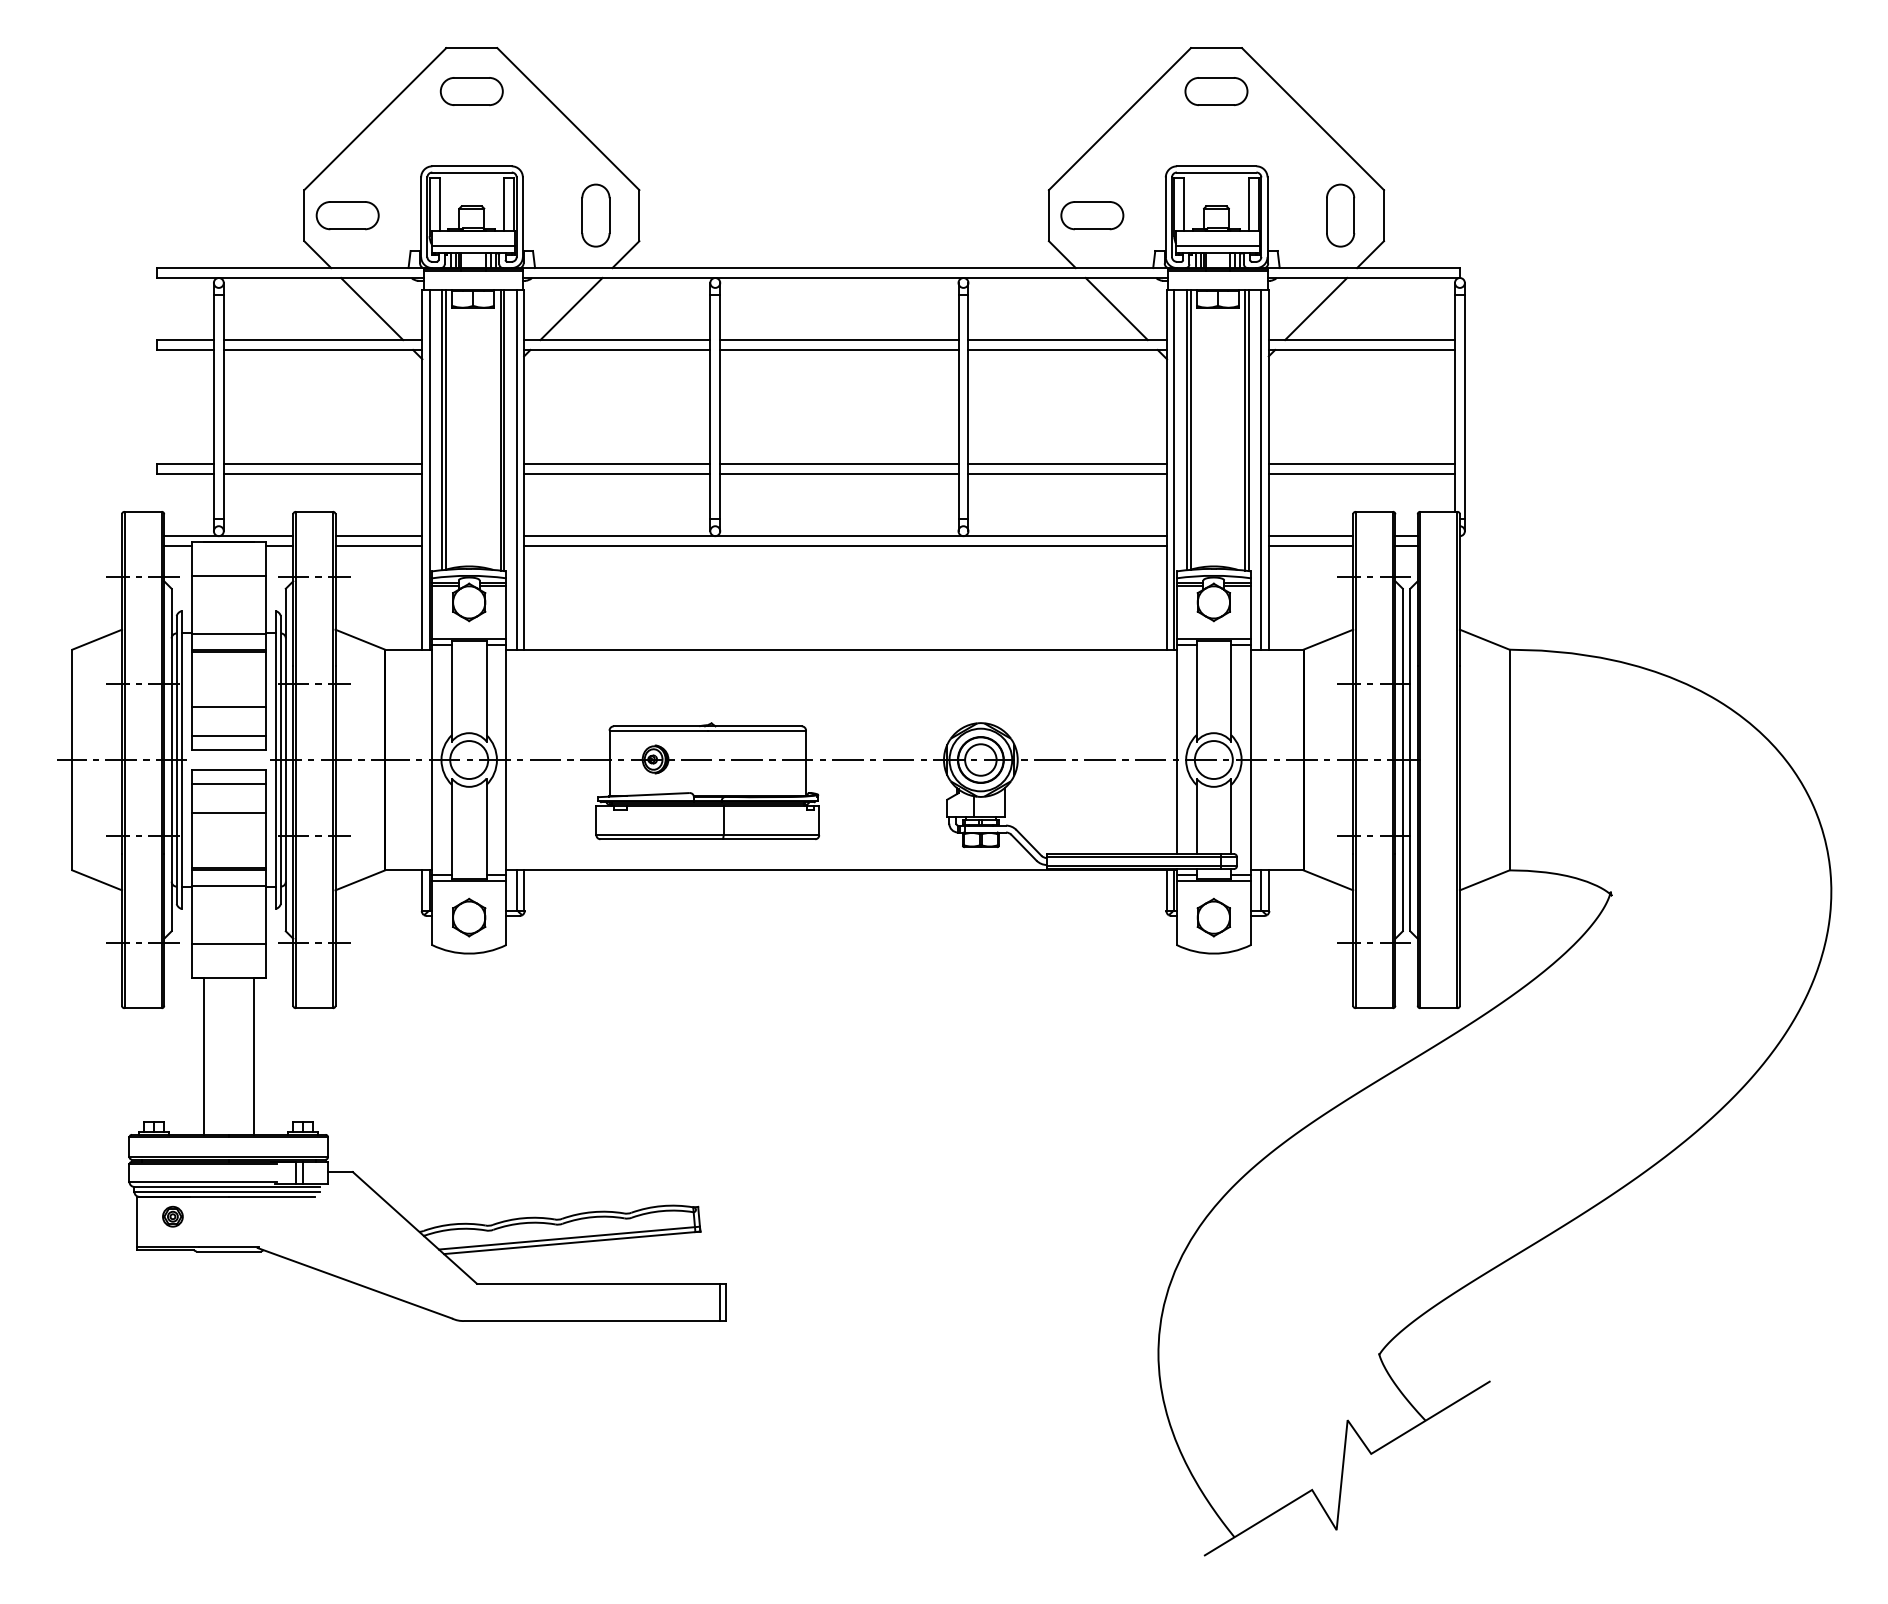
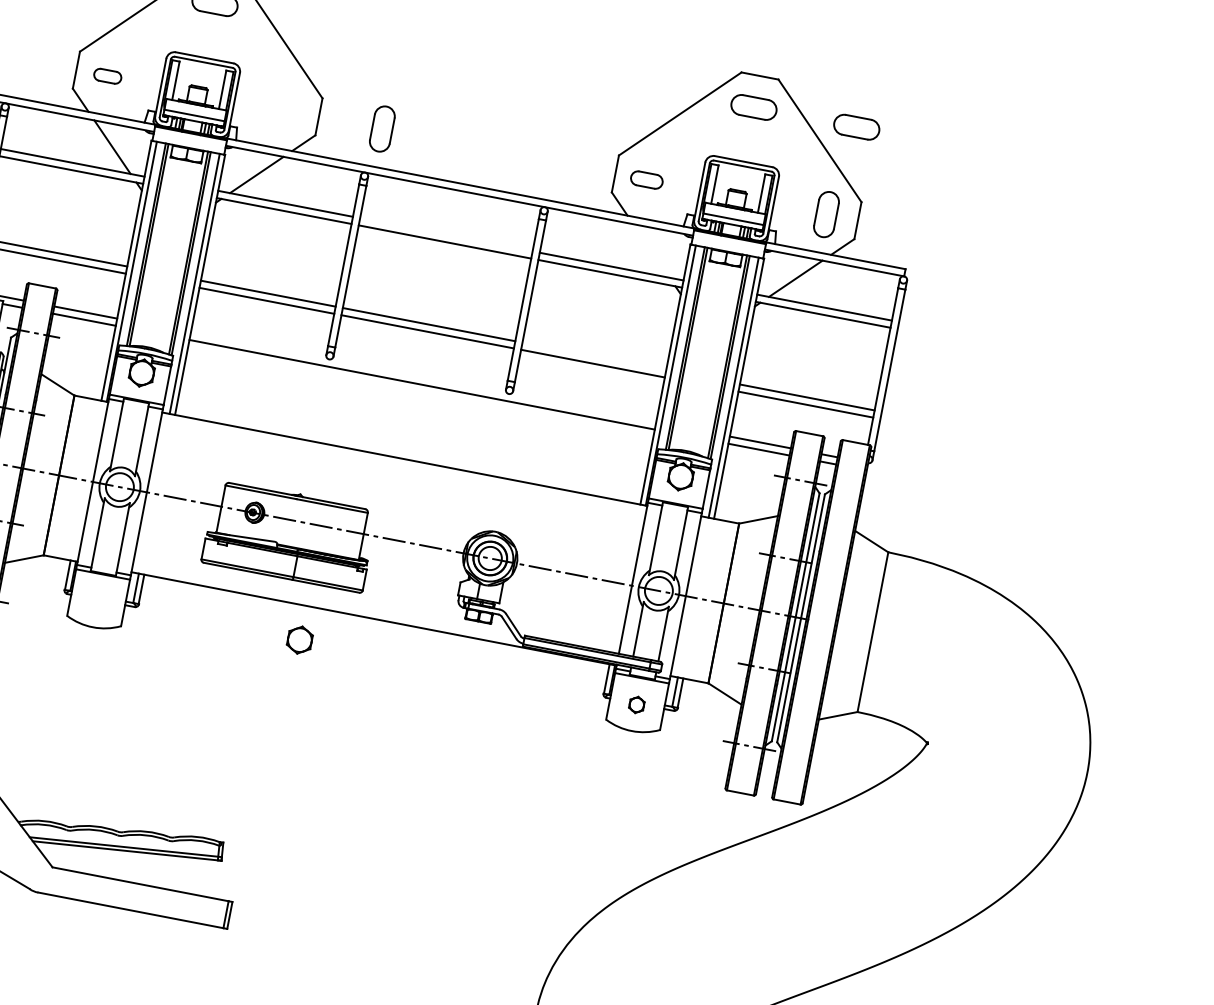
part: (1358, 91) -> (856, 127), added
part: (347, 215) -> (107, 76), size x0.6
part: (595, 215) -> (382, 128), moved
part: (1092, 215) -> (646, 179), size x0.7
line: (1116, 309) -> (651, 251), removed
line: (839, 340) -> (446, 235), removed
line: (1067, 464) -> (594, 356), removed
line: (845, 536) -> (423, 377), removed
part: (469, 917) -> (300, 640), moved
part: (1213, 917) -> (636, 704), size x0.6

